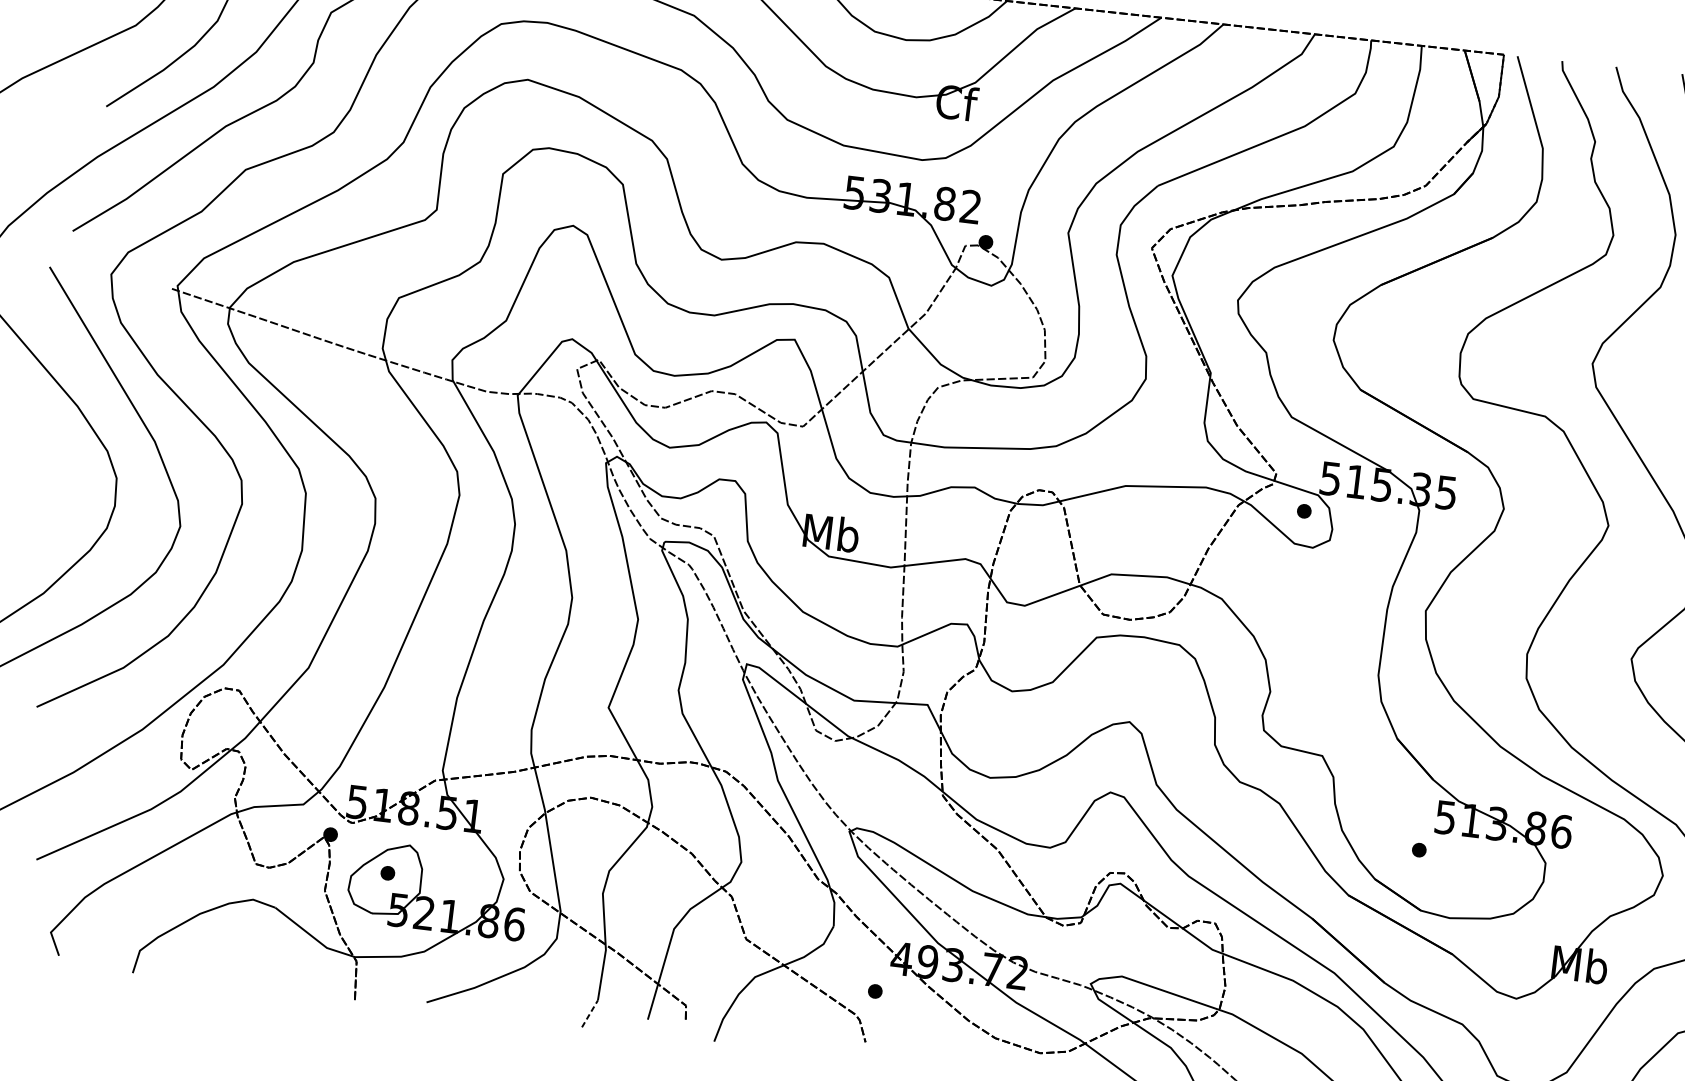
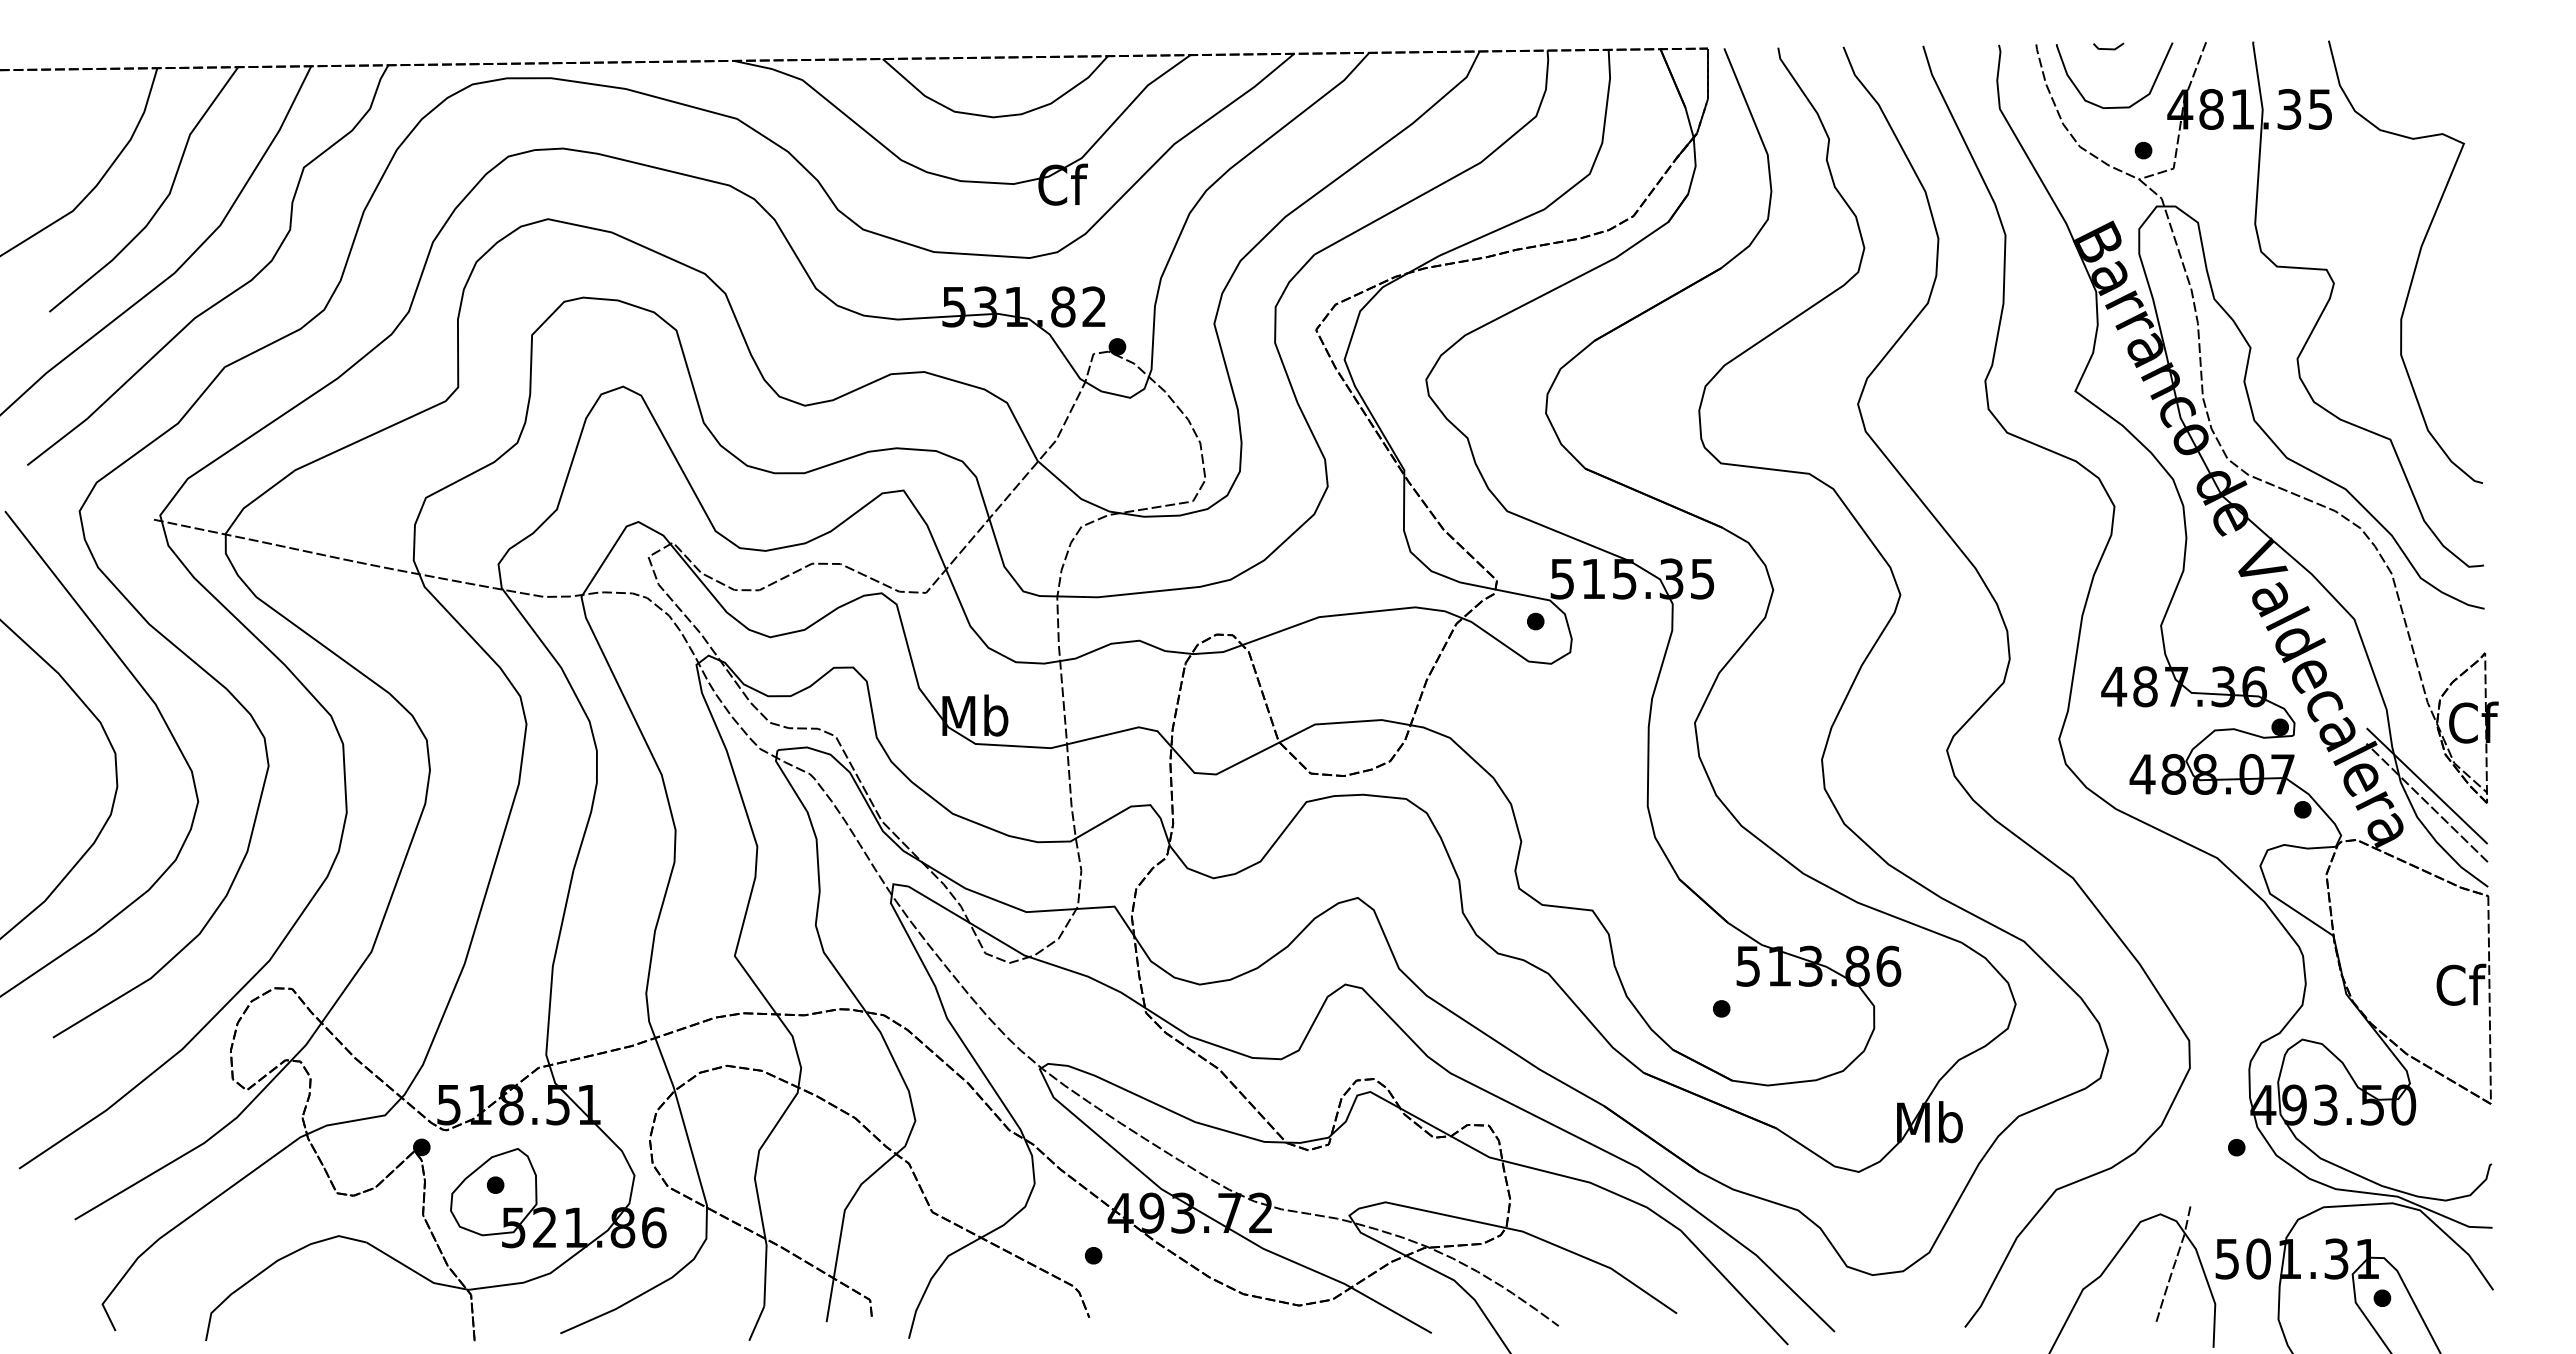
line: (589, 1013) -> (756, 1323), dashed -> solid

